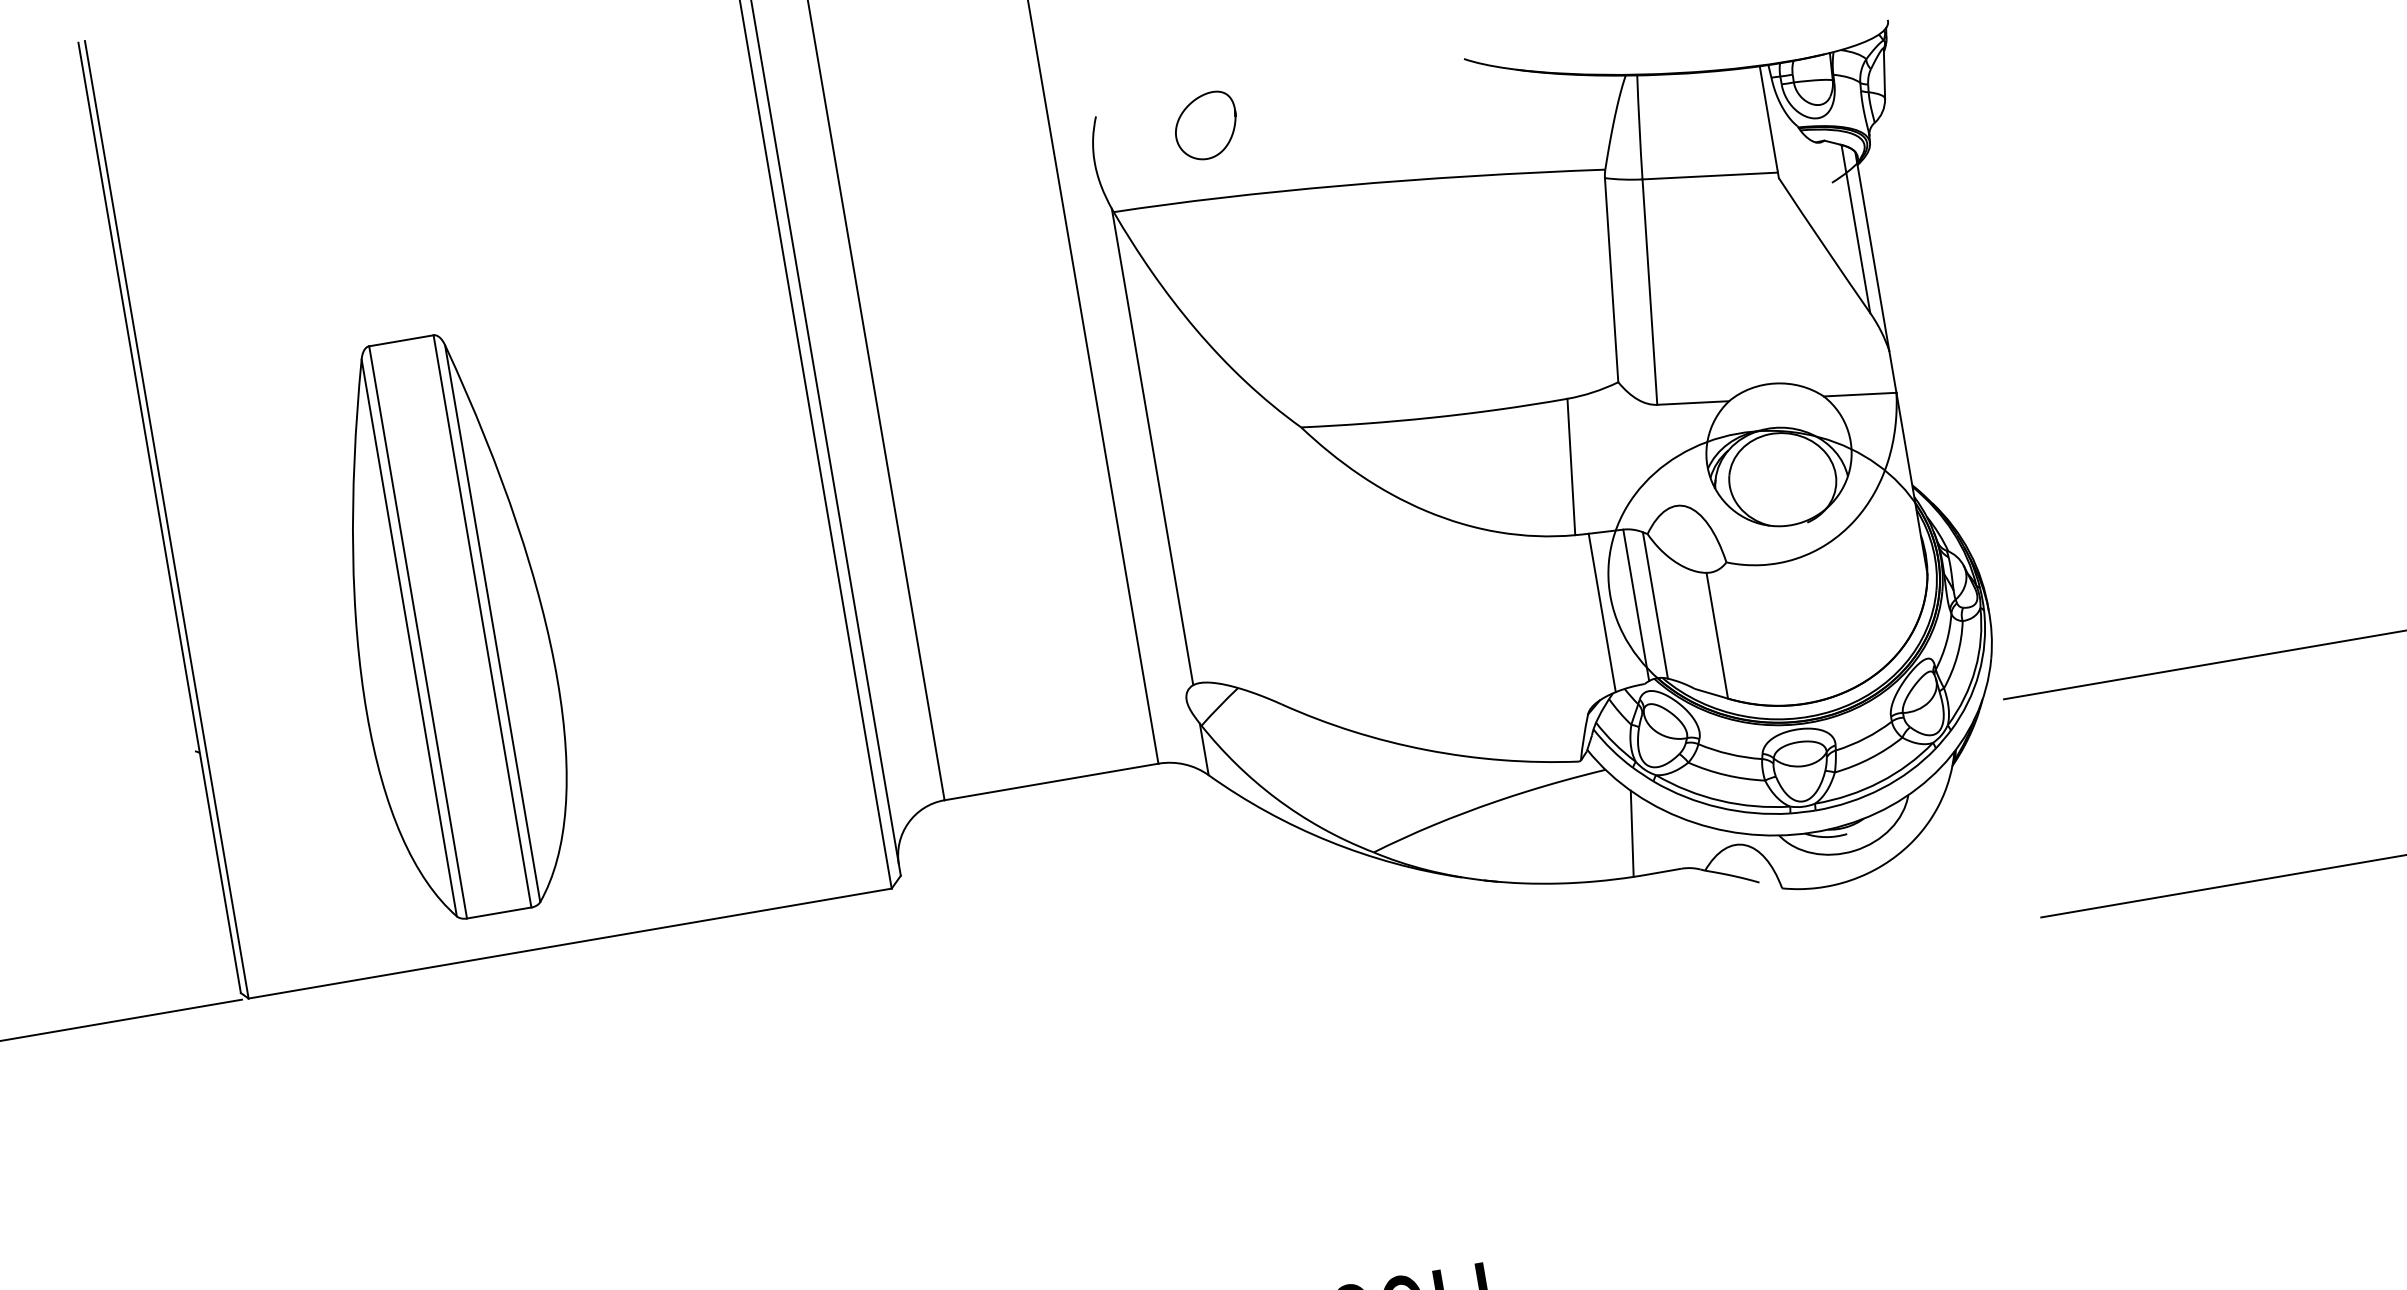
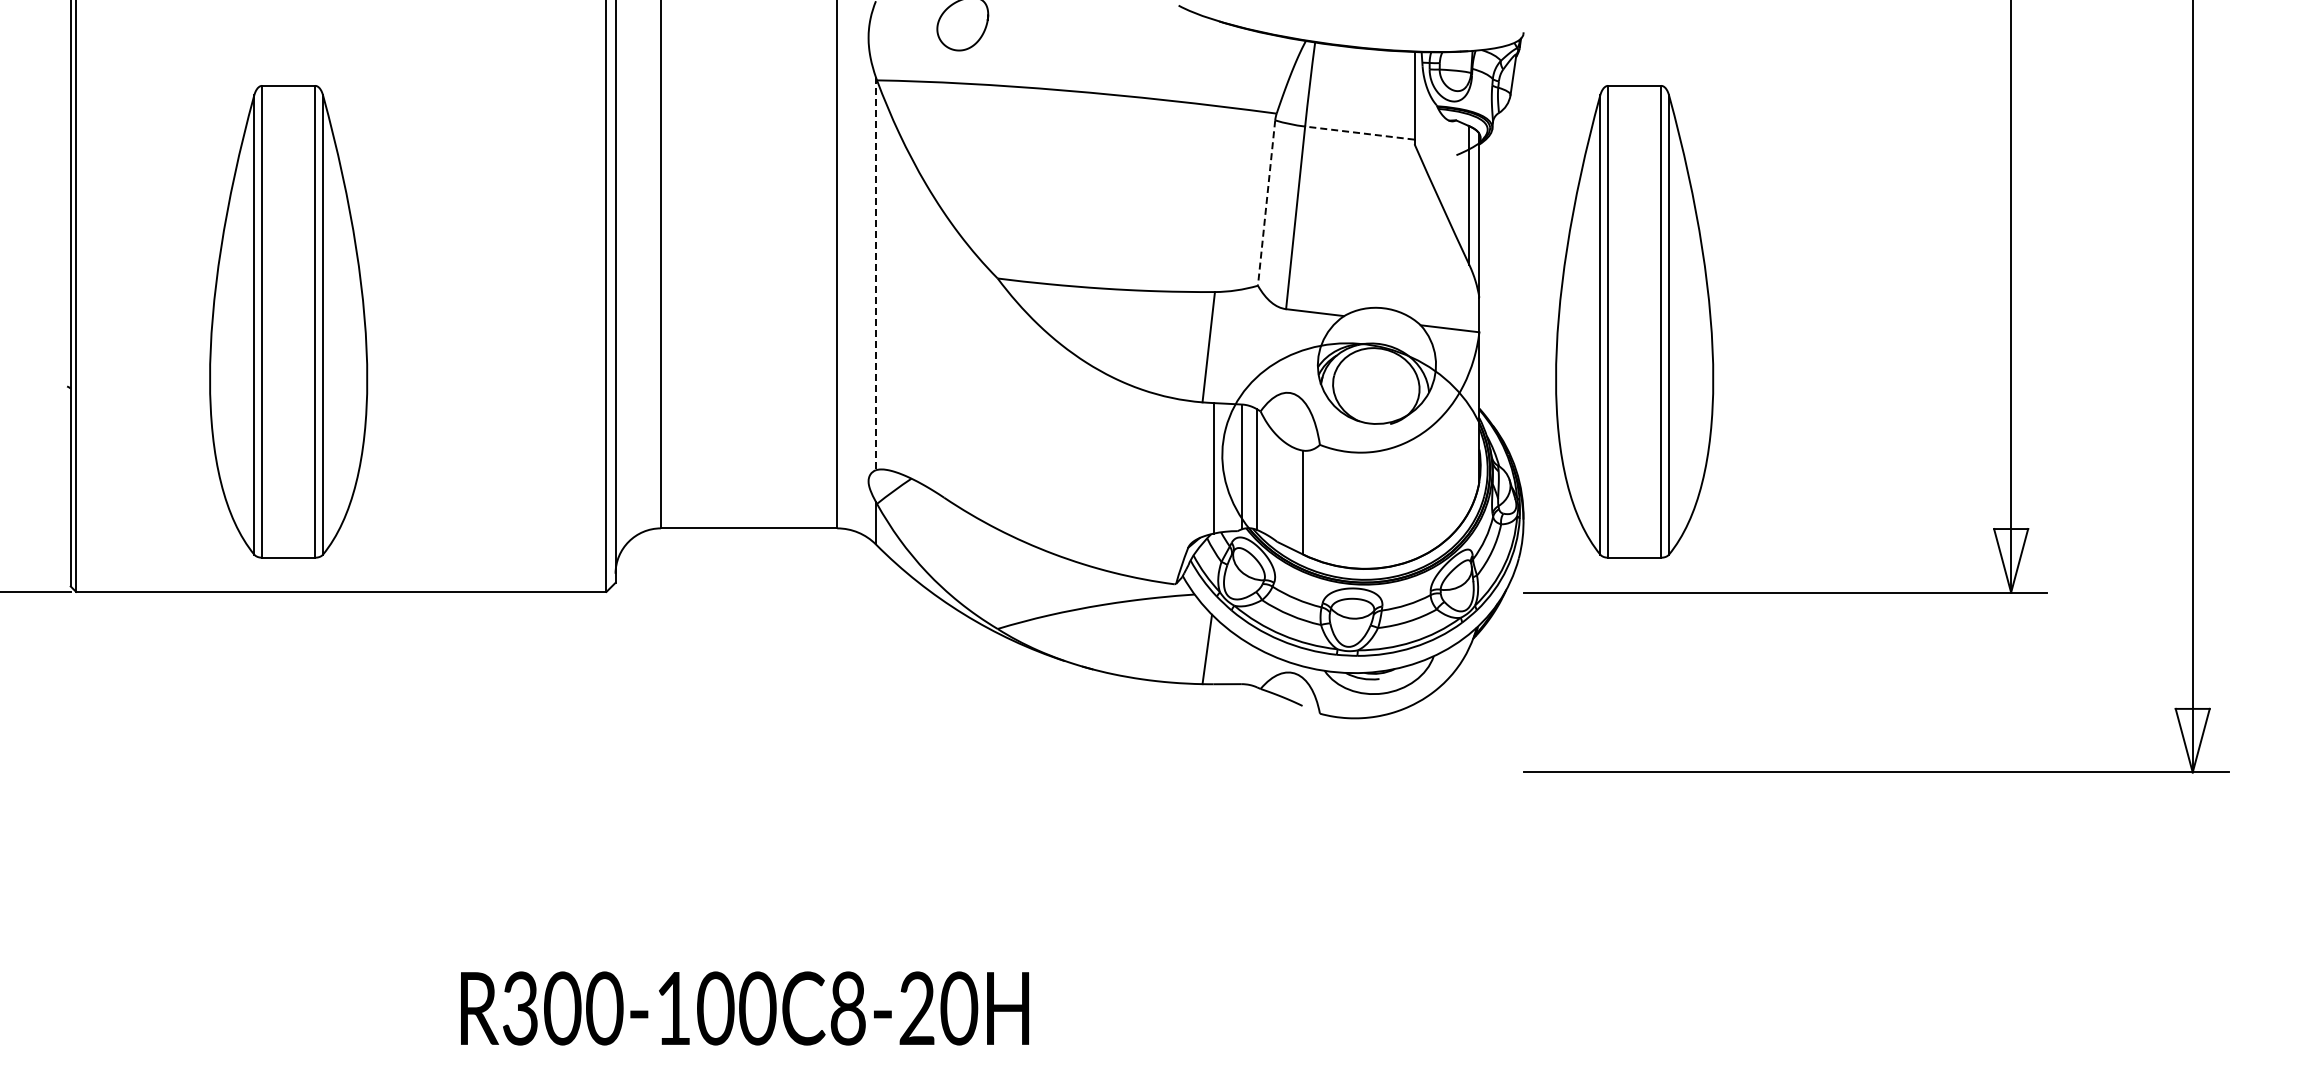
line: (1709, 176) -> (1359, 133), solid -> dashed
line: (1611, 280) -> (1266, 203), solid -> dashed
part: (2082, 347) -> (1634, 321), added
line: (1152, 447) -> (875, 274), solid -> dashed

